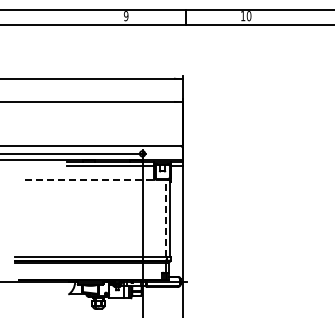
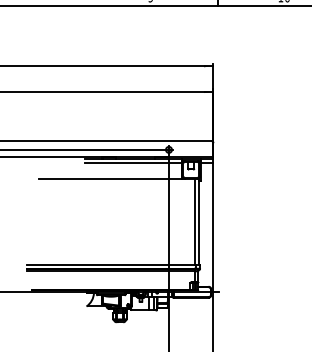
line: (90, 179) -> (111, 178), dashed -> solid
line: (165, 218) -> (194, 221), dashed -> solid

